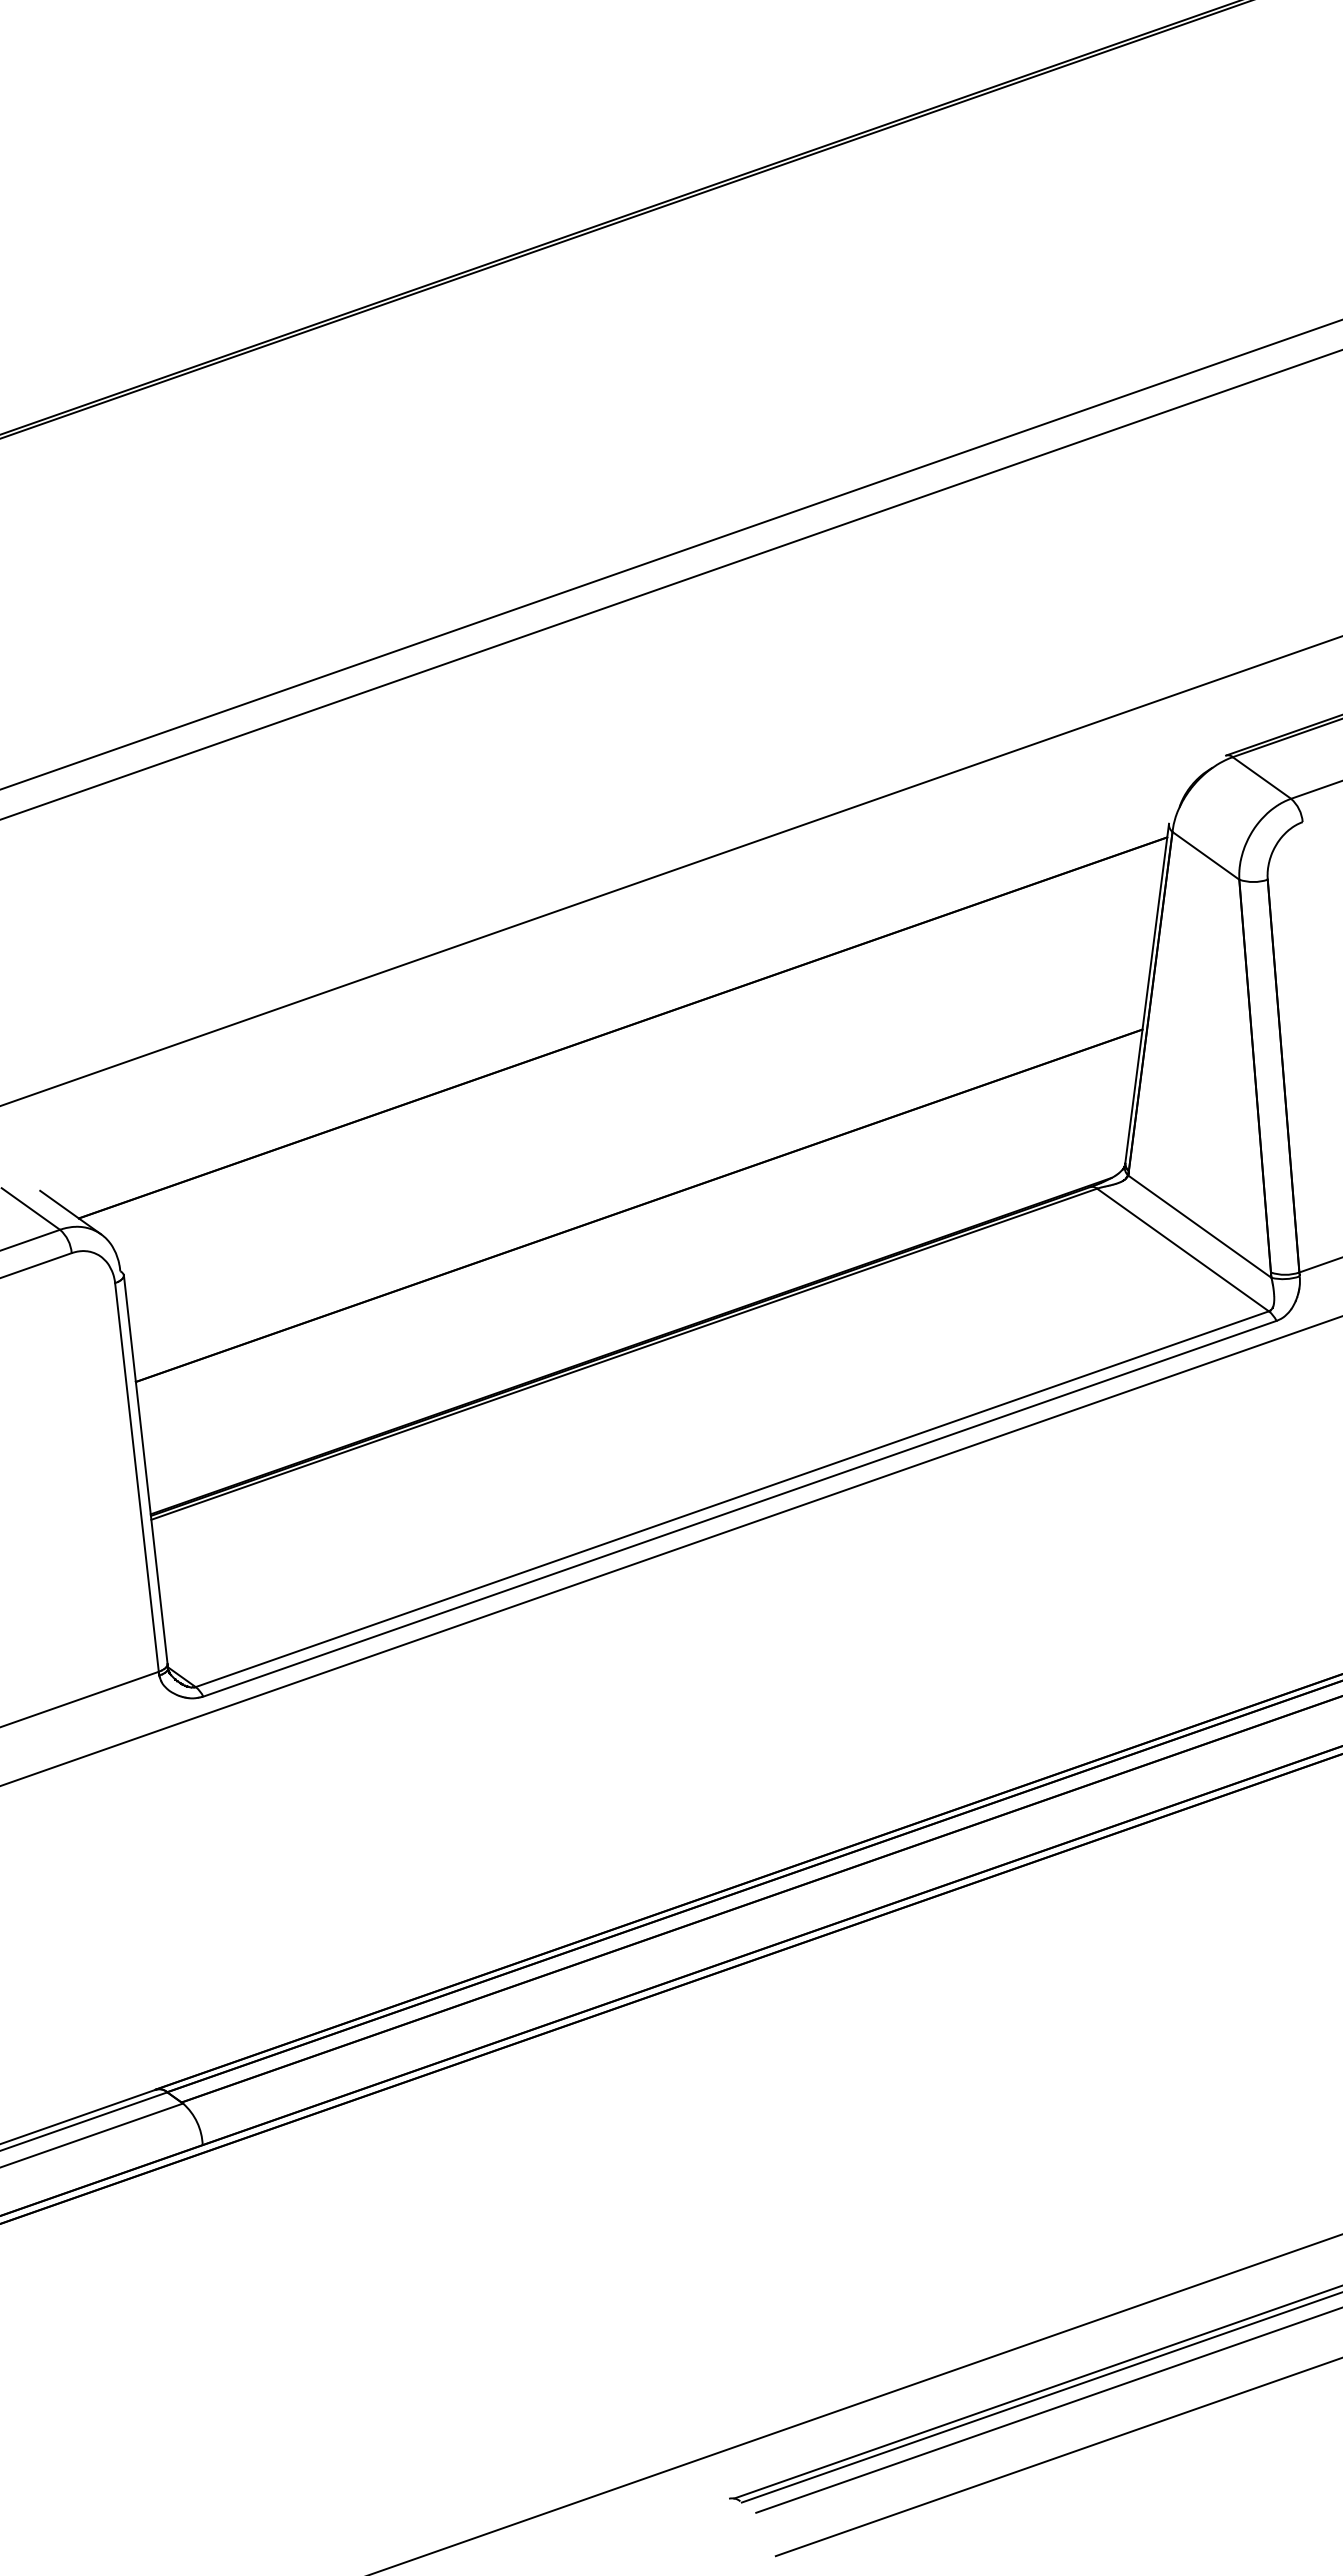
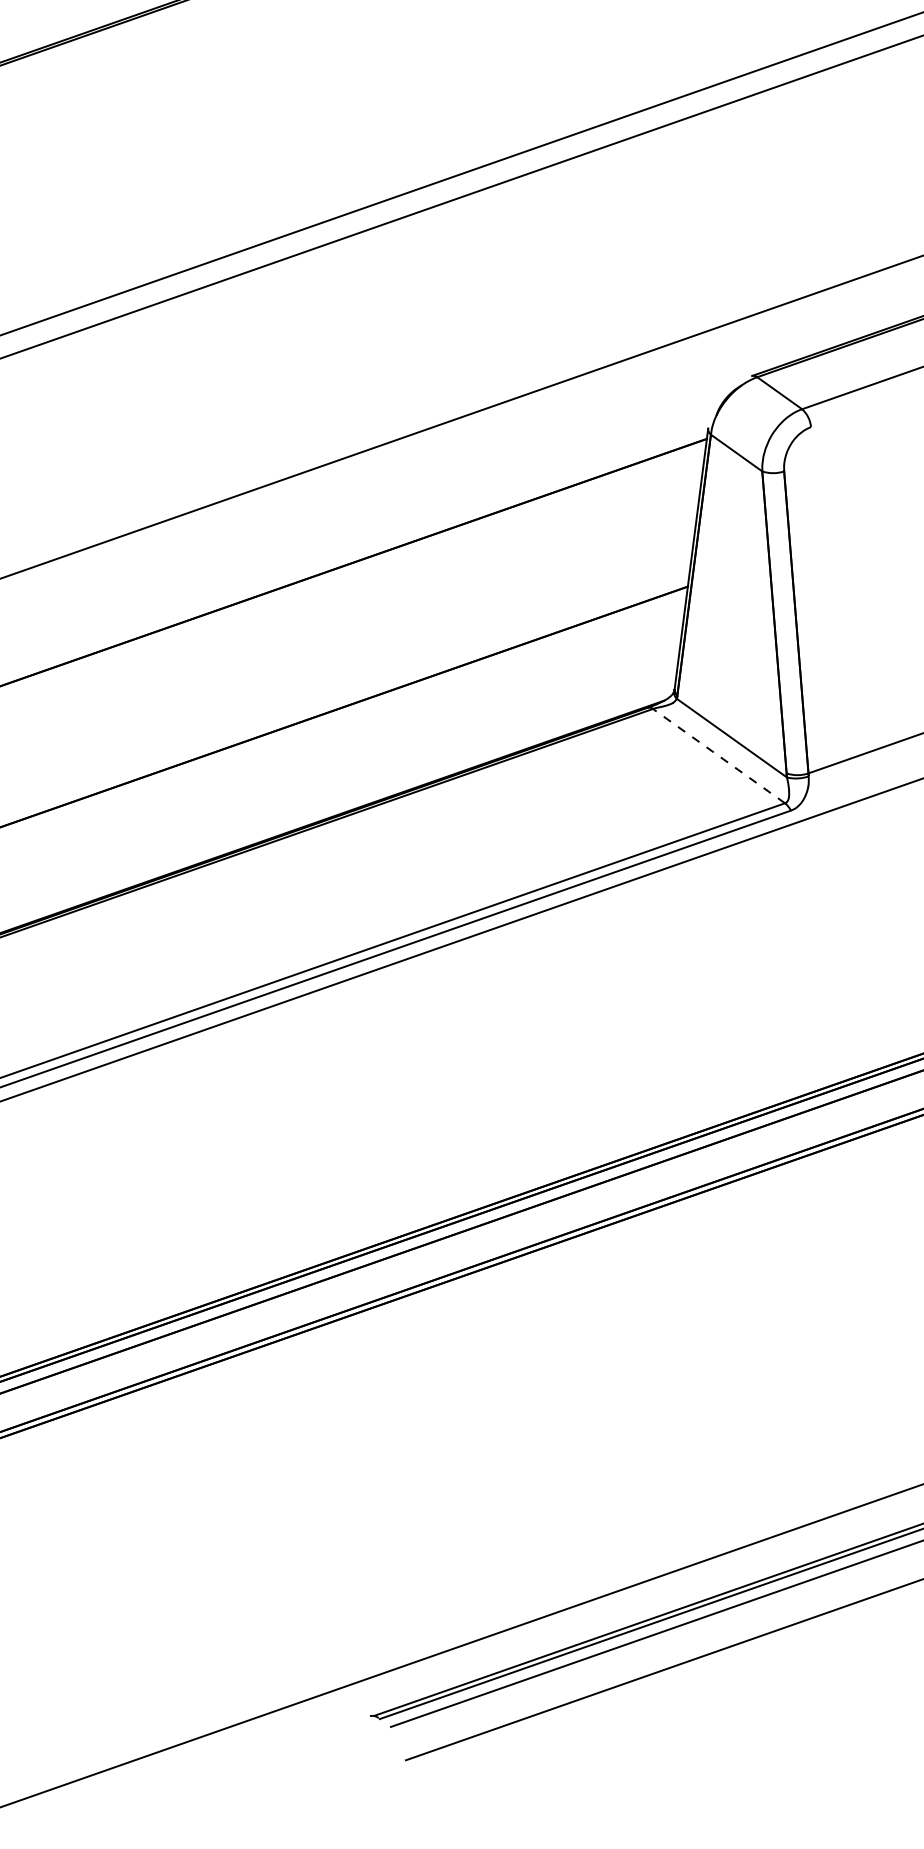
line: (1183, 1250) -> (719, 756), solid -> dashed

